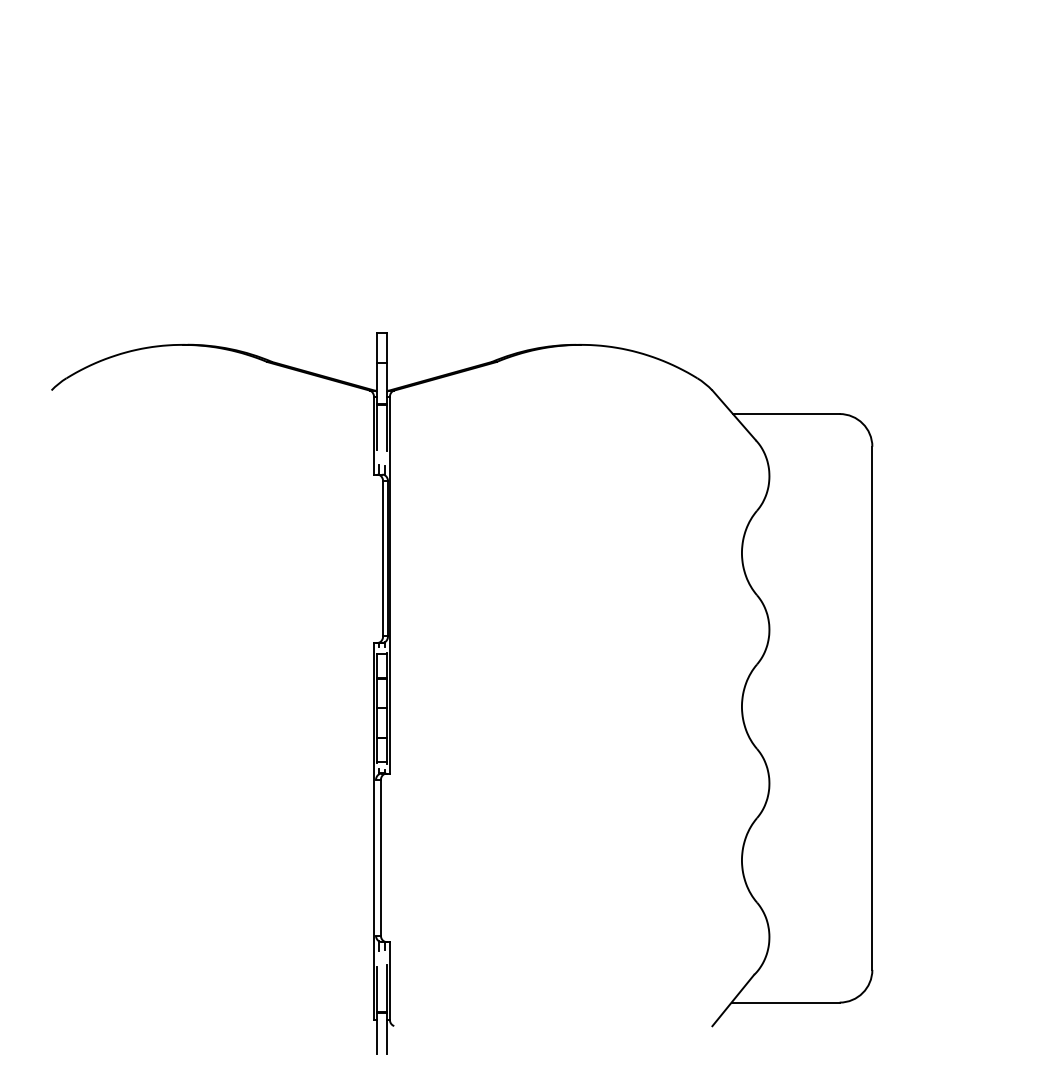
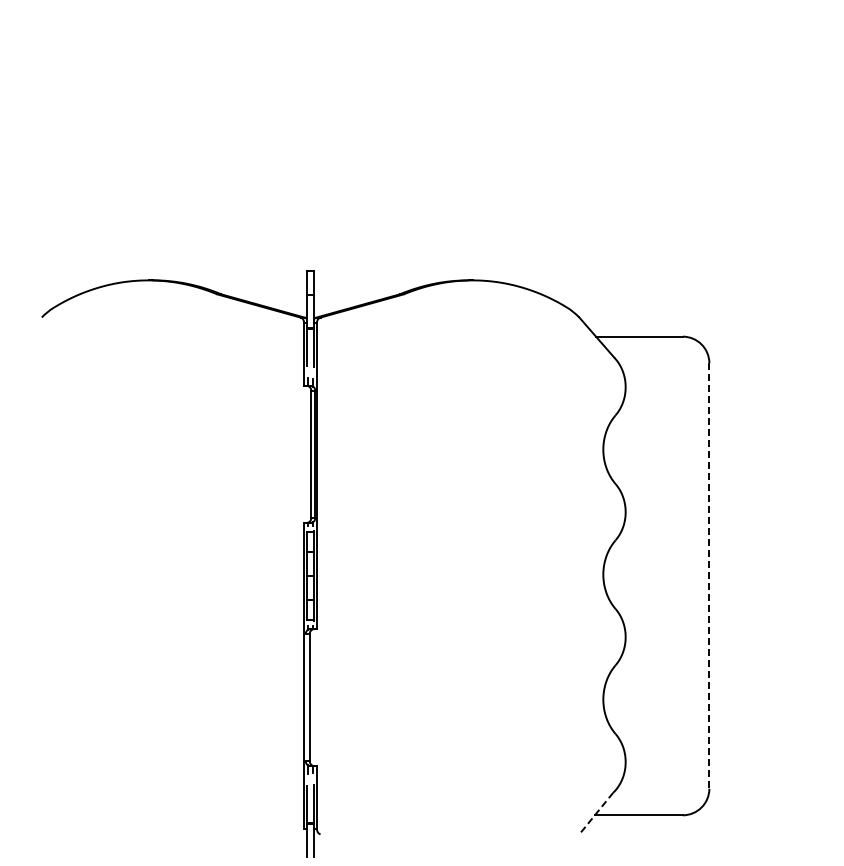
line: (872, 707) -> (709, 575), solid -> dashed
line: (733, 1000) -> (596, 813), solid -> dashed

